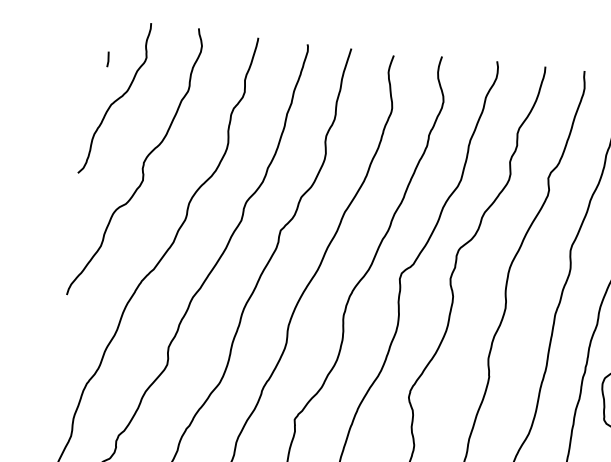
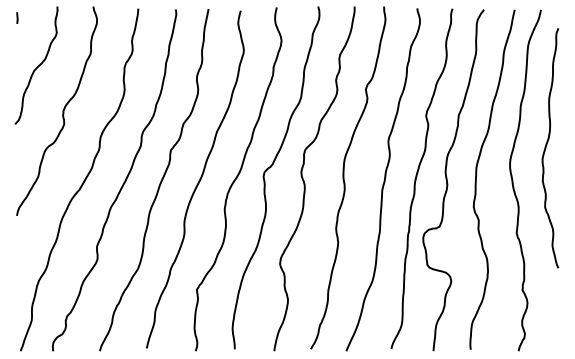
line: (108, 58) -> (17, 17), moved

